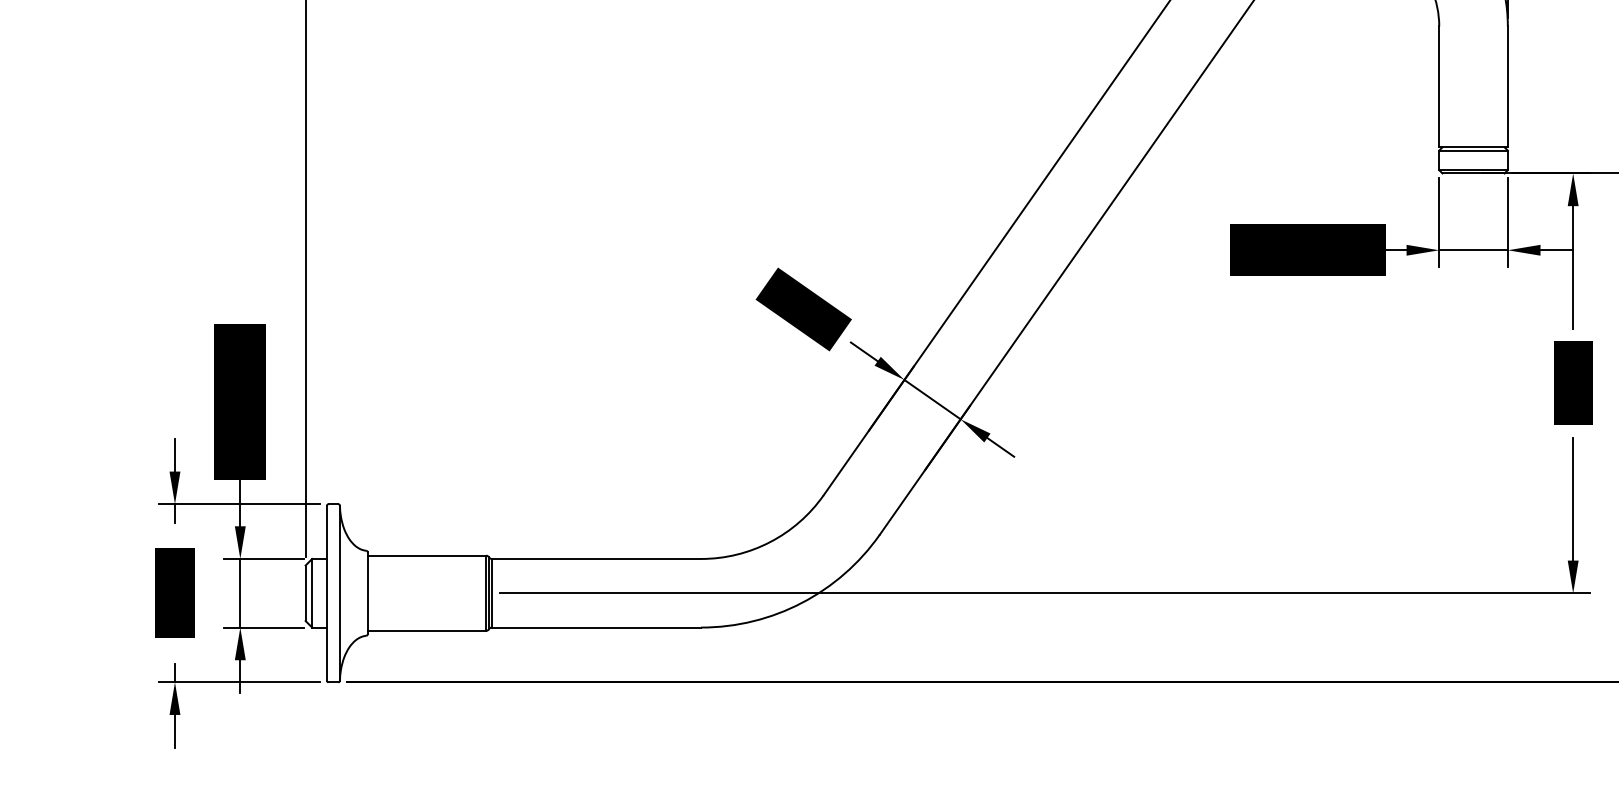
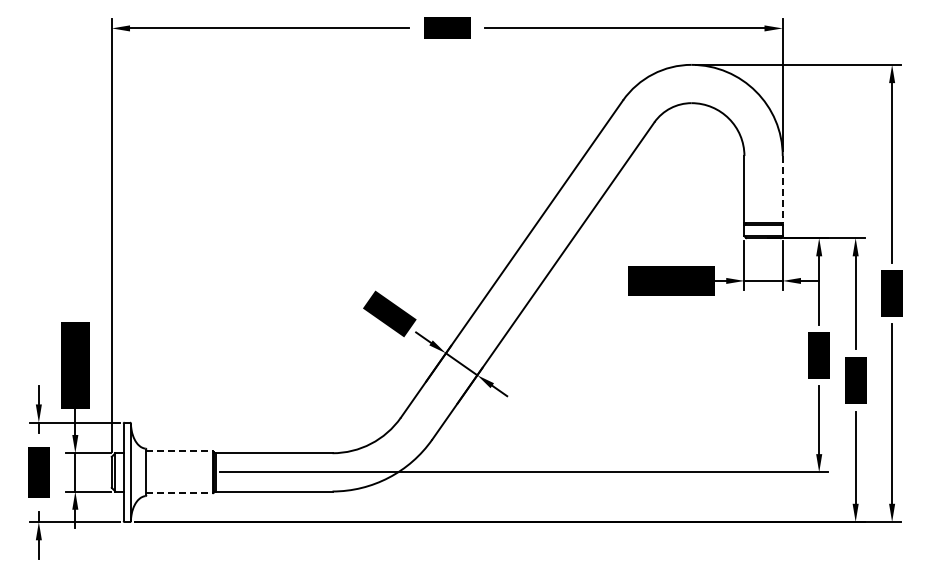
line: (1507, 86) -> (782, 189), solid -> dashed
line: (426, 555) -> (179, 451), solid -> dashed
line: (426, 631) -> (179, 493), solid -> dashed

